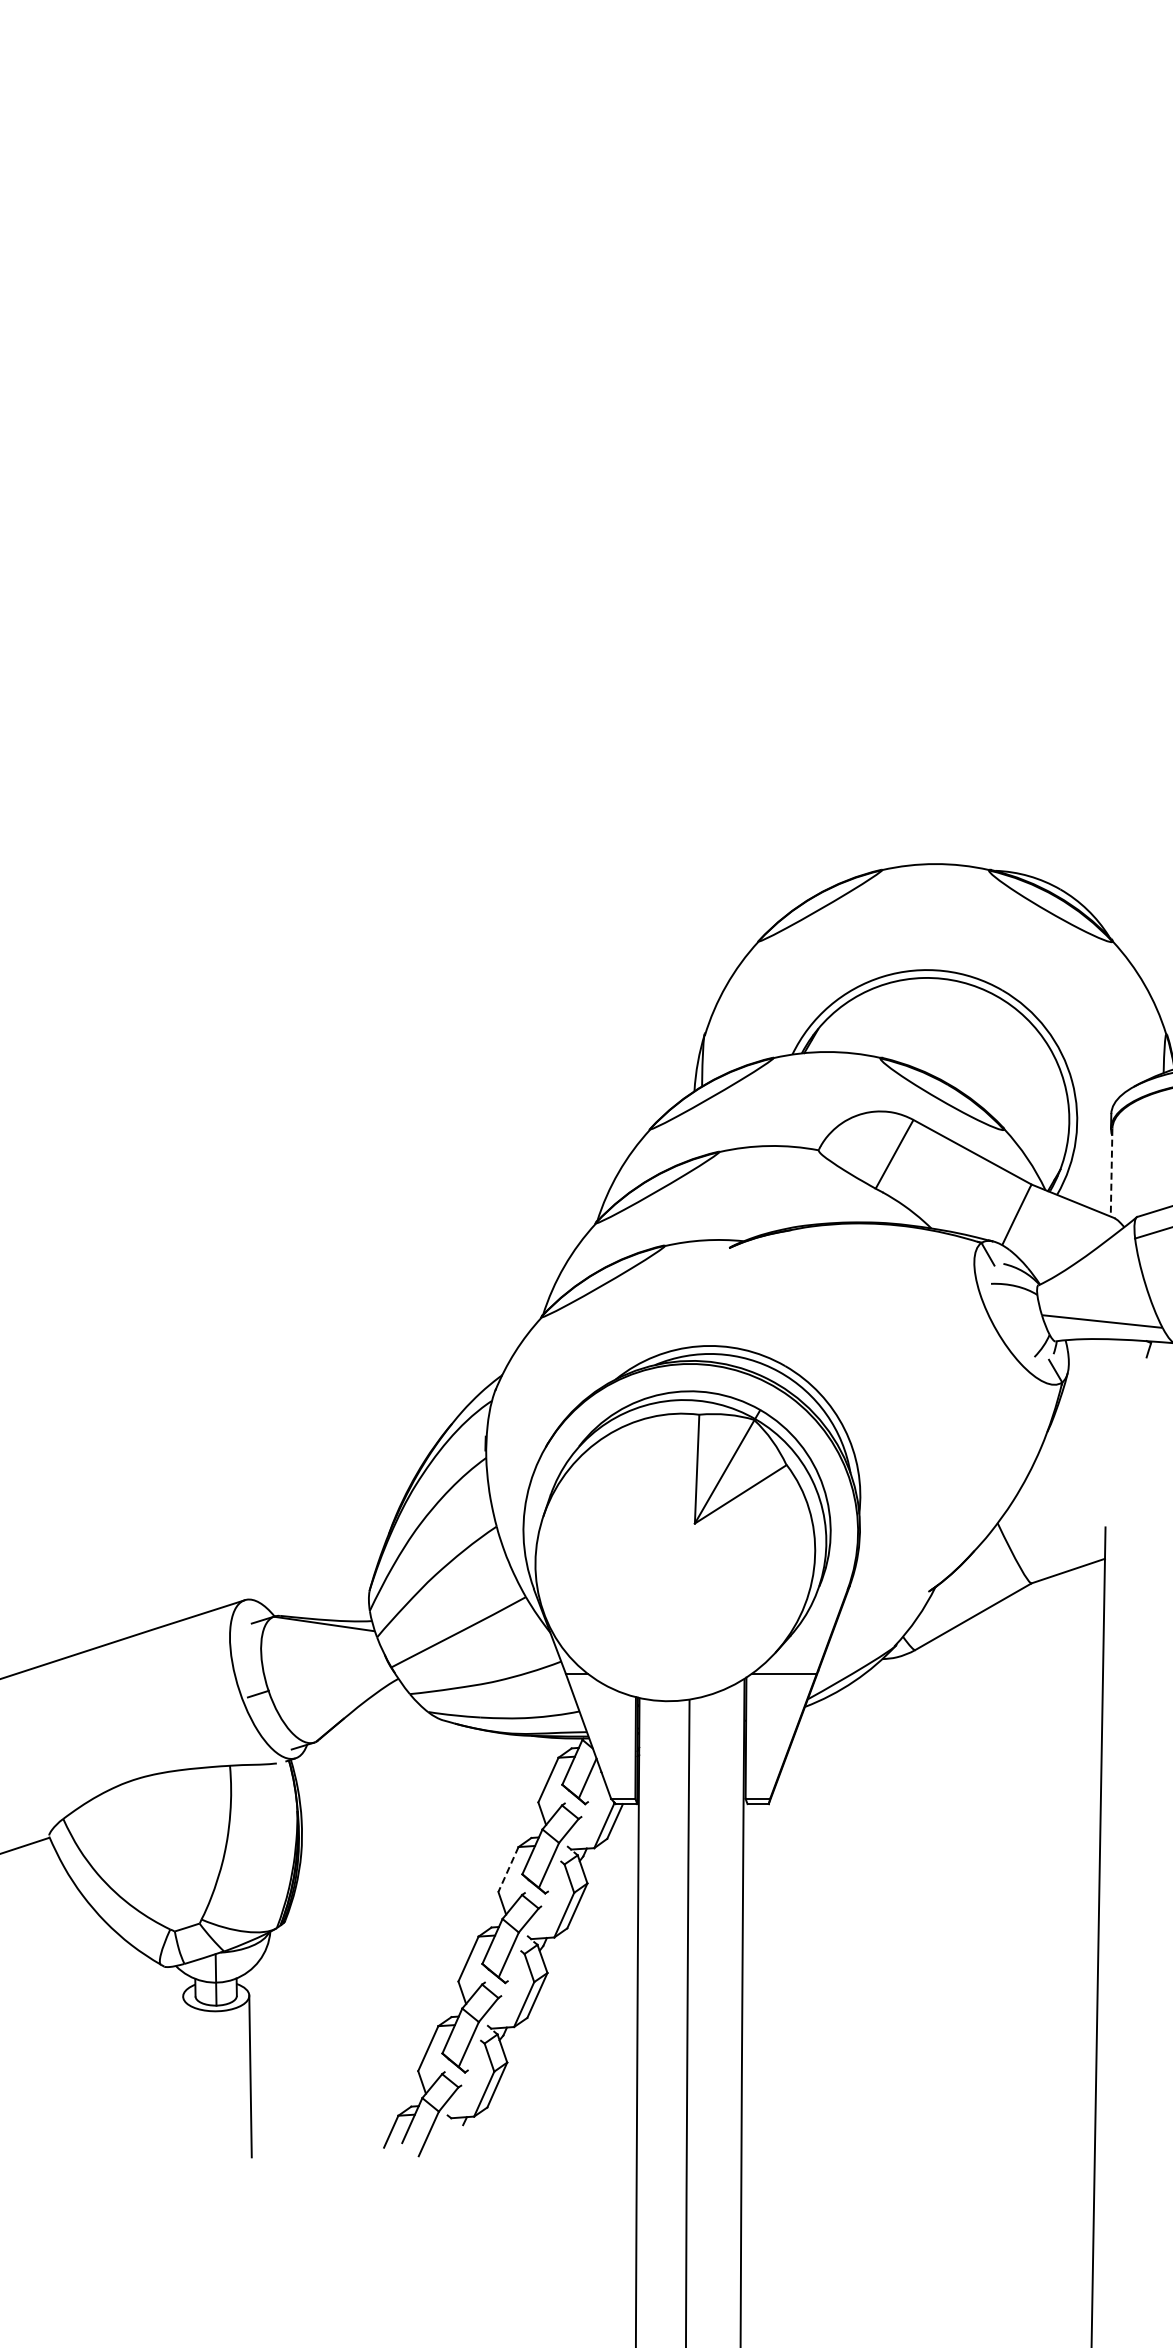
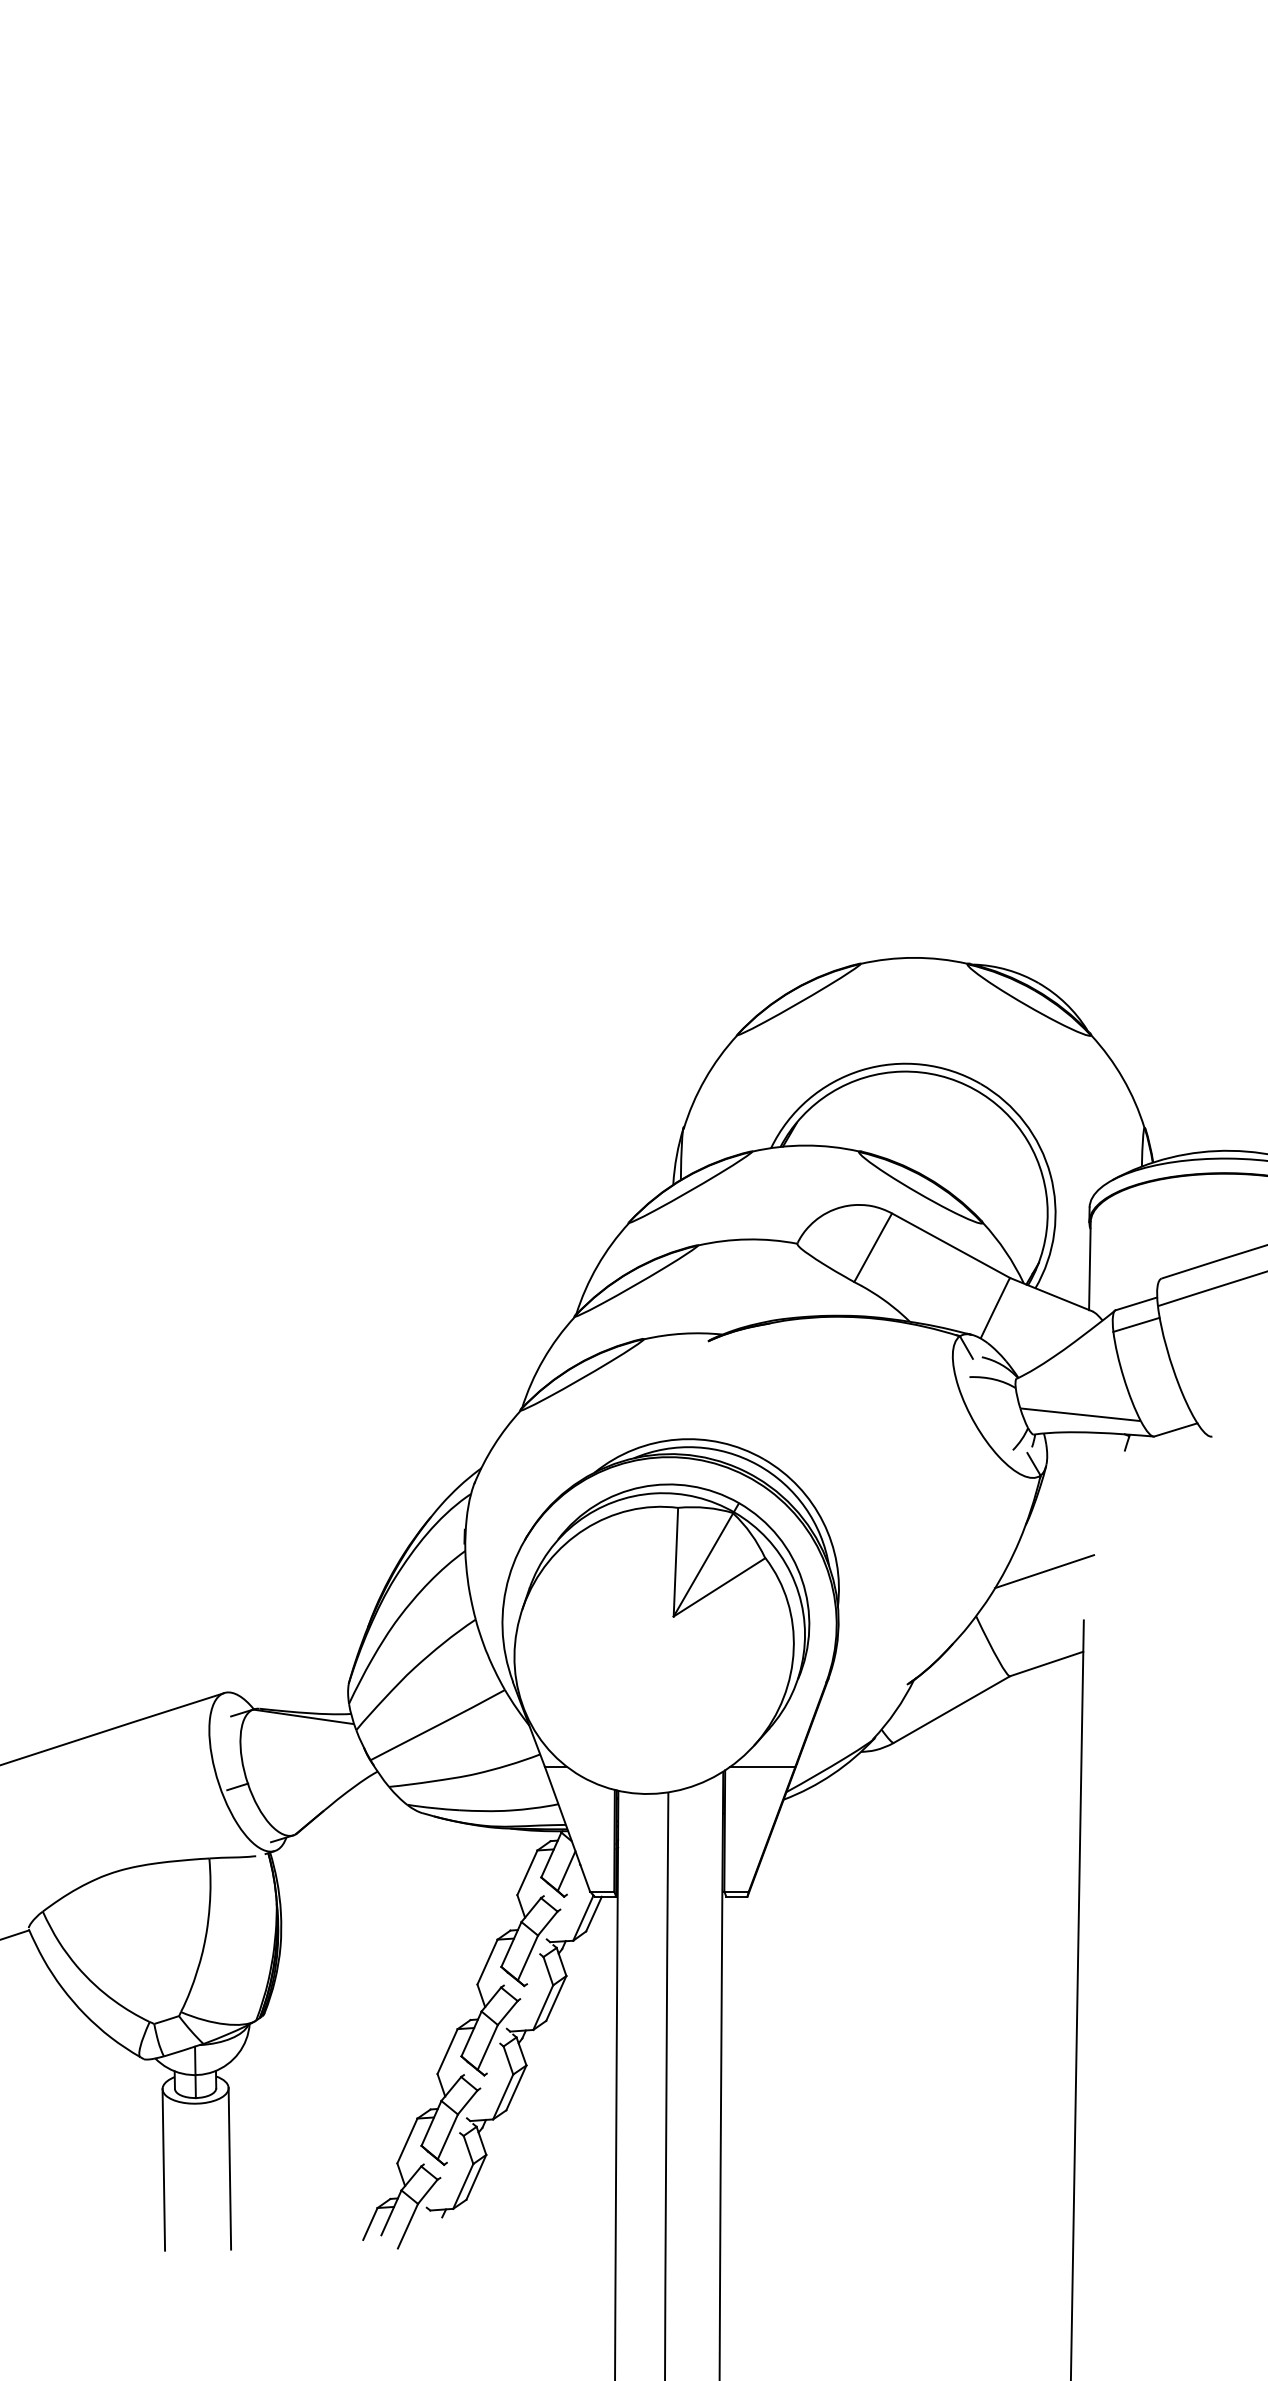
line: (1111, 1173) -> (1089, 1266), dashed -> solid
line: (1066, 1478) -> (1044, 1571), added
line: (508, 1869) -> (487, 1962), dashed -> solid
line: (184, 2077) -> (163, 2169), added

